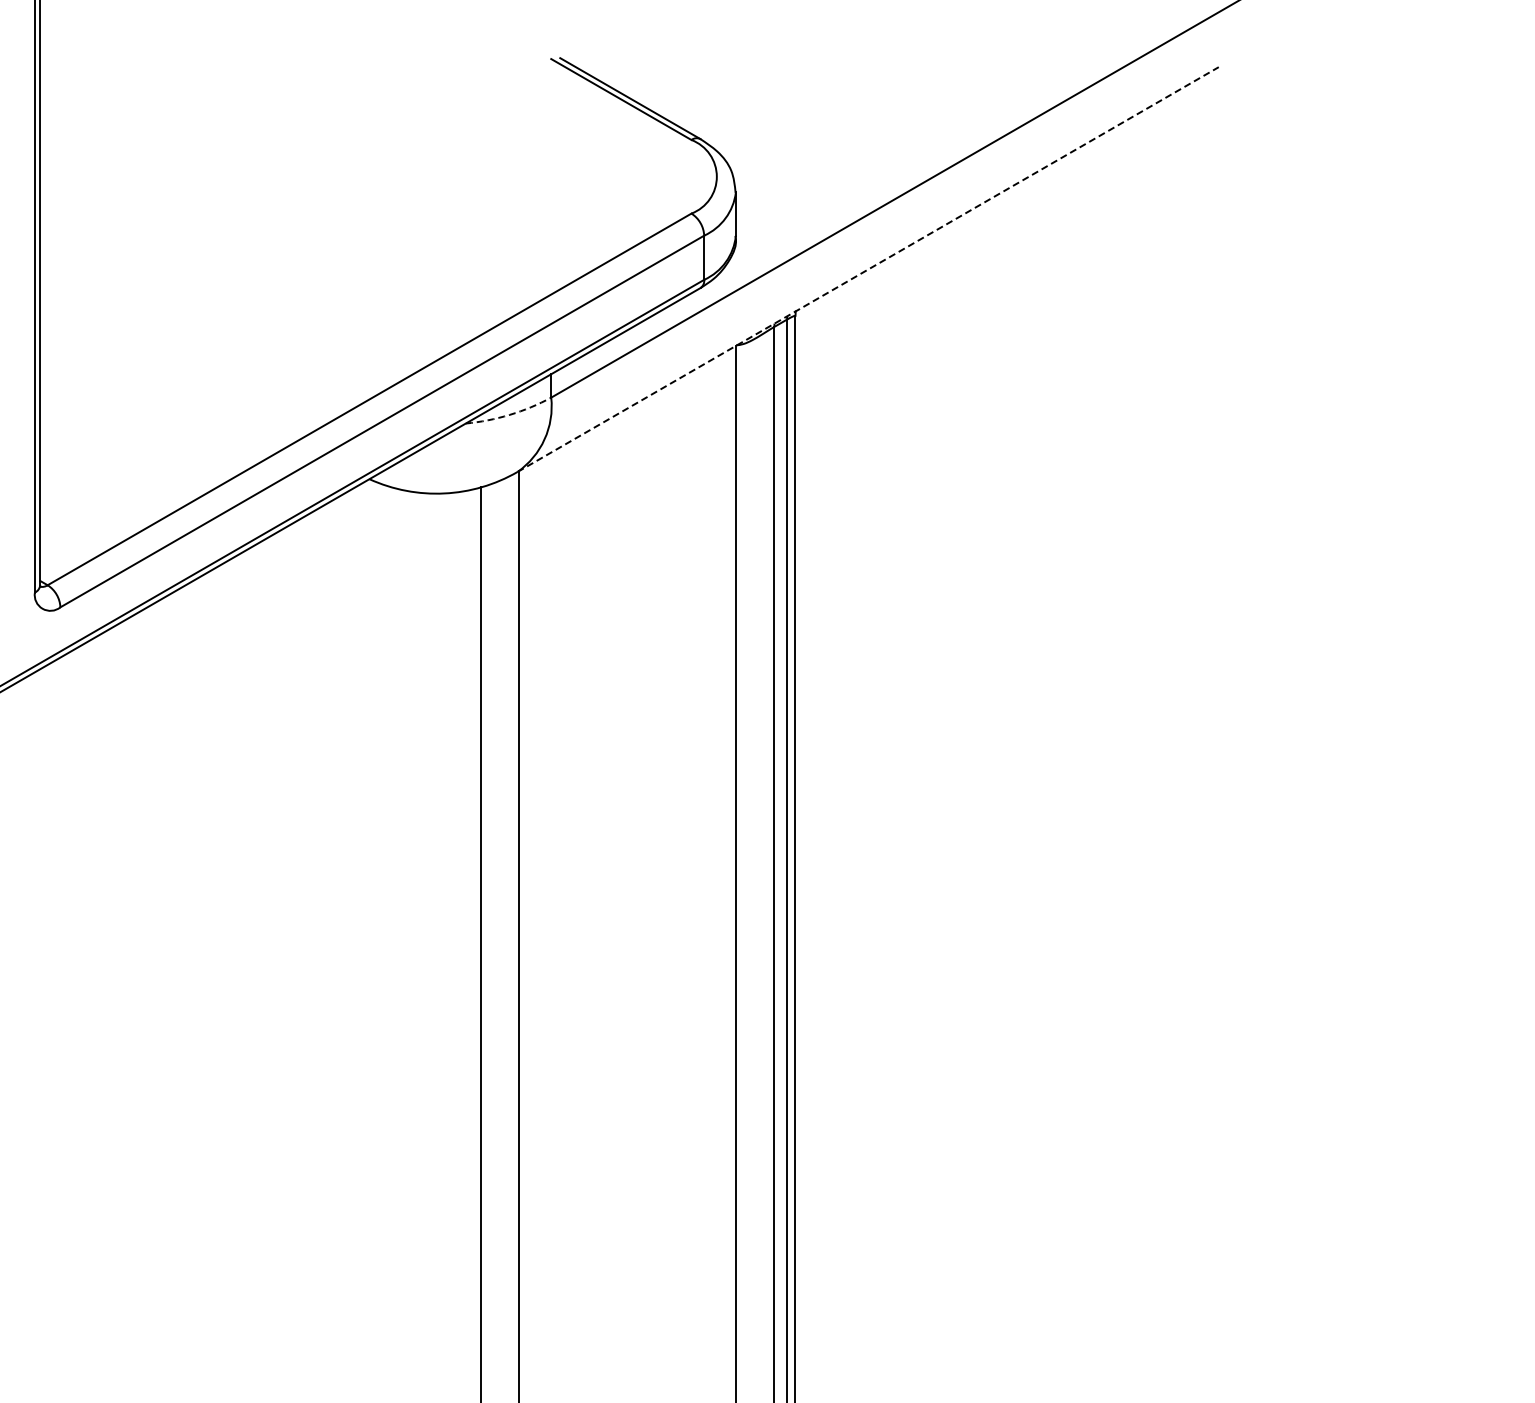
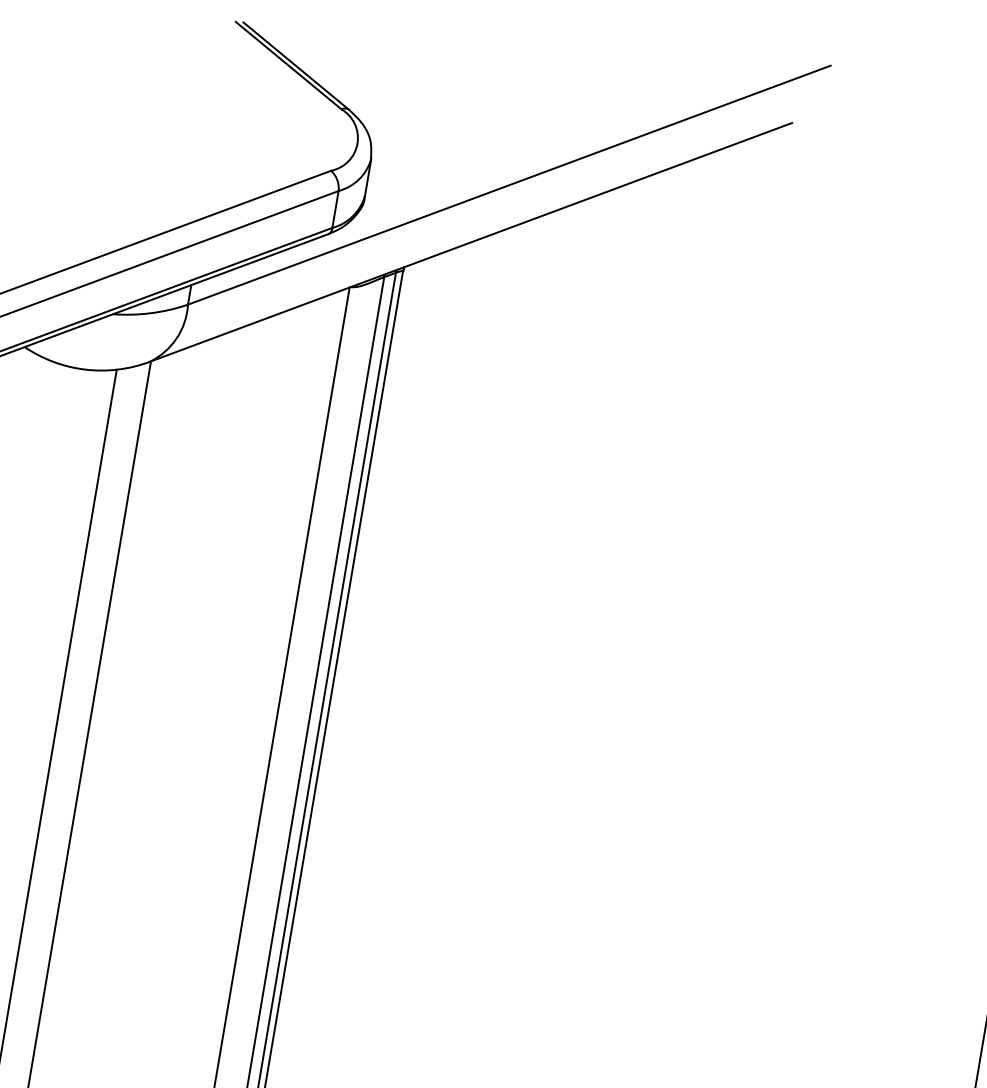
line: (868, 269) -> (471, 242), dashed -> solid
arc: (509, 414) -> (150, 312), dashed -> solid

